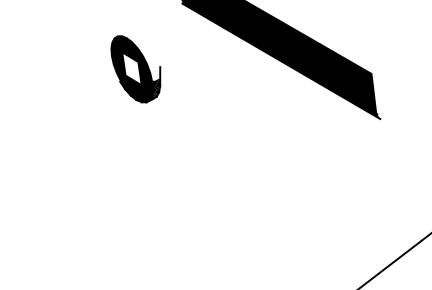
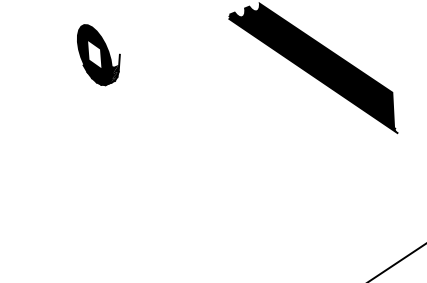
part: (136, 69) -> (98, 55), moved

